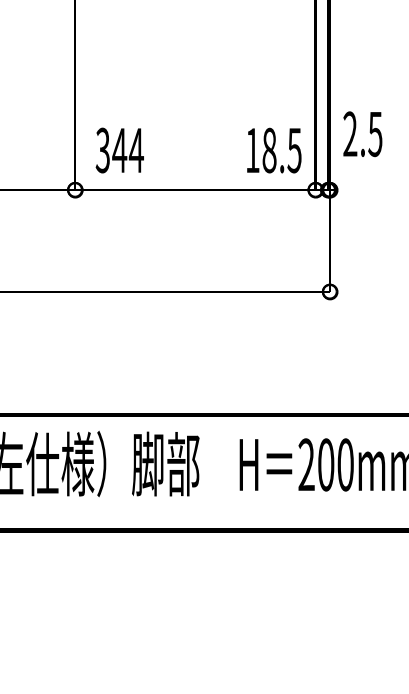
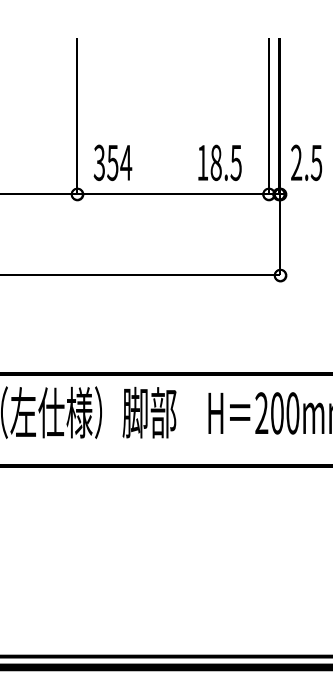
text: (362, 133) -> (306, 162), moved
text: (273, 150) -> (219, 162), moved
text: (119, 151) -> (112, 163), 344 -> 354

